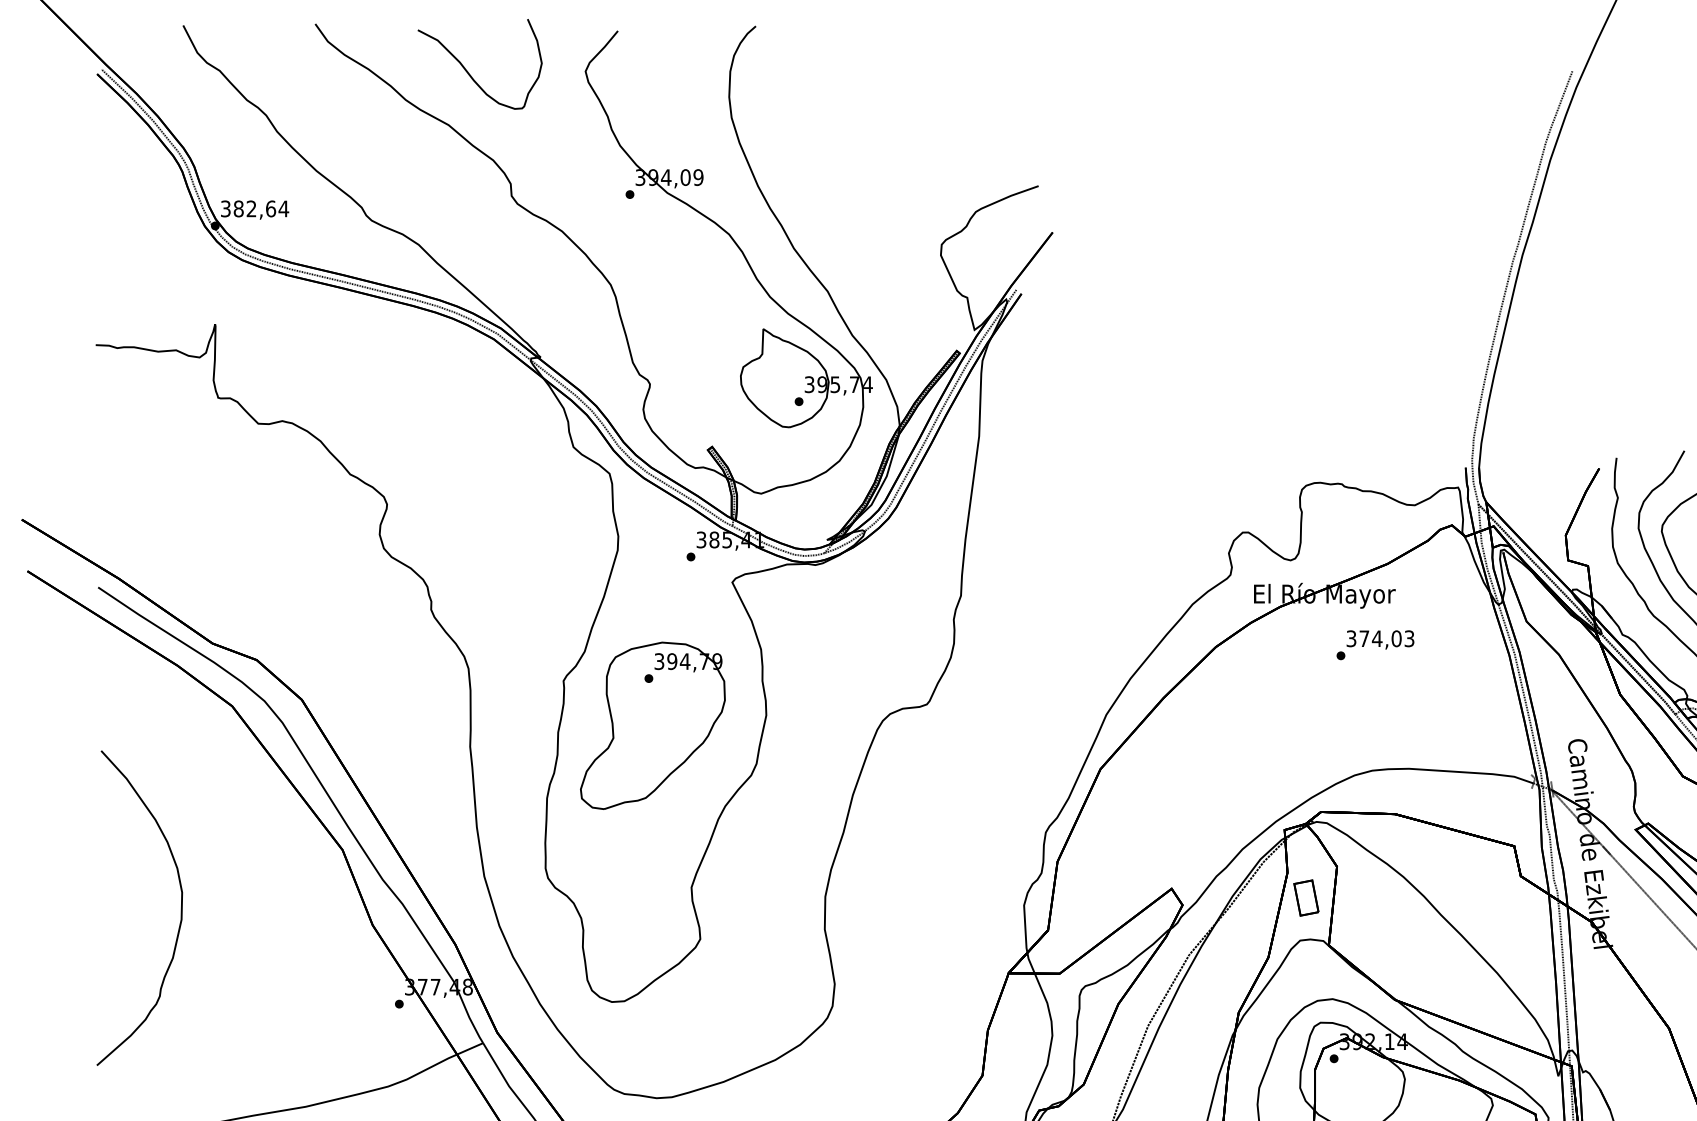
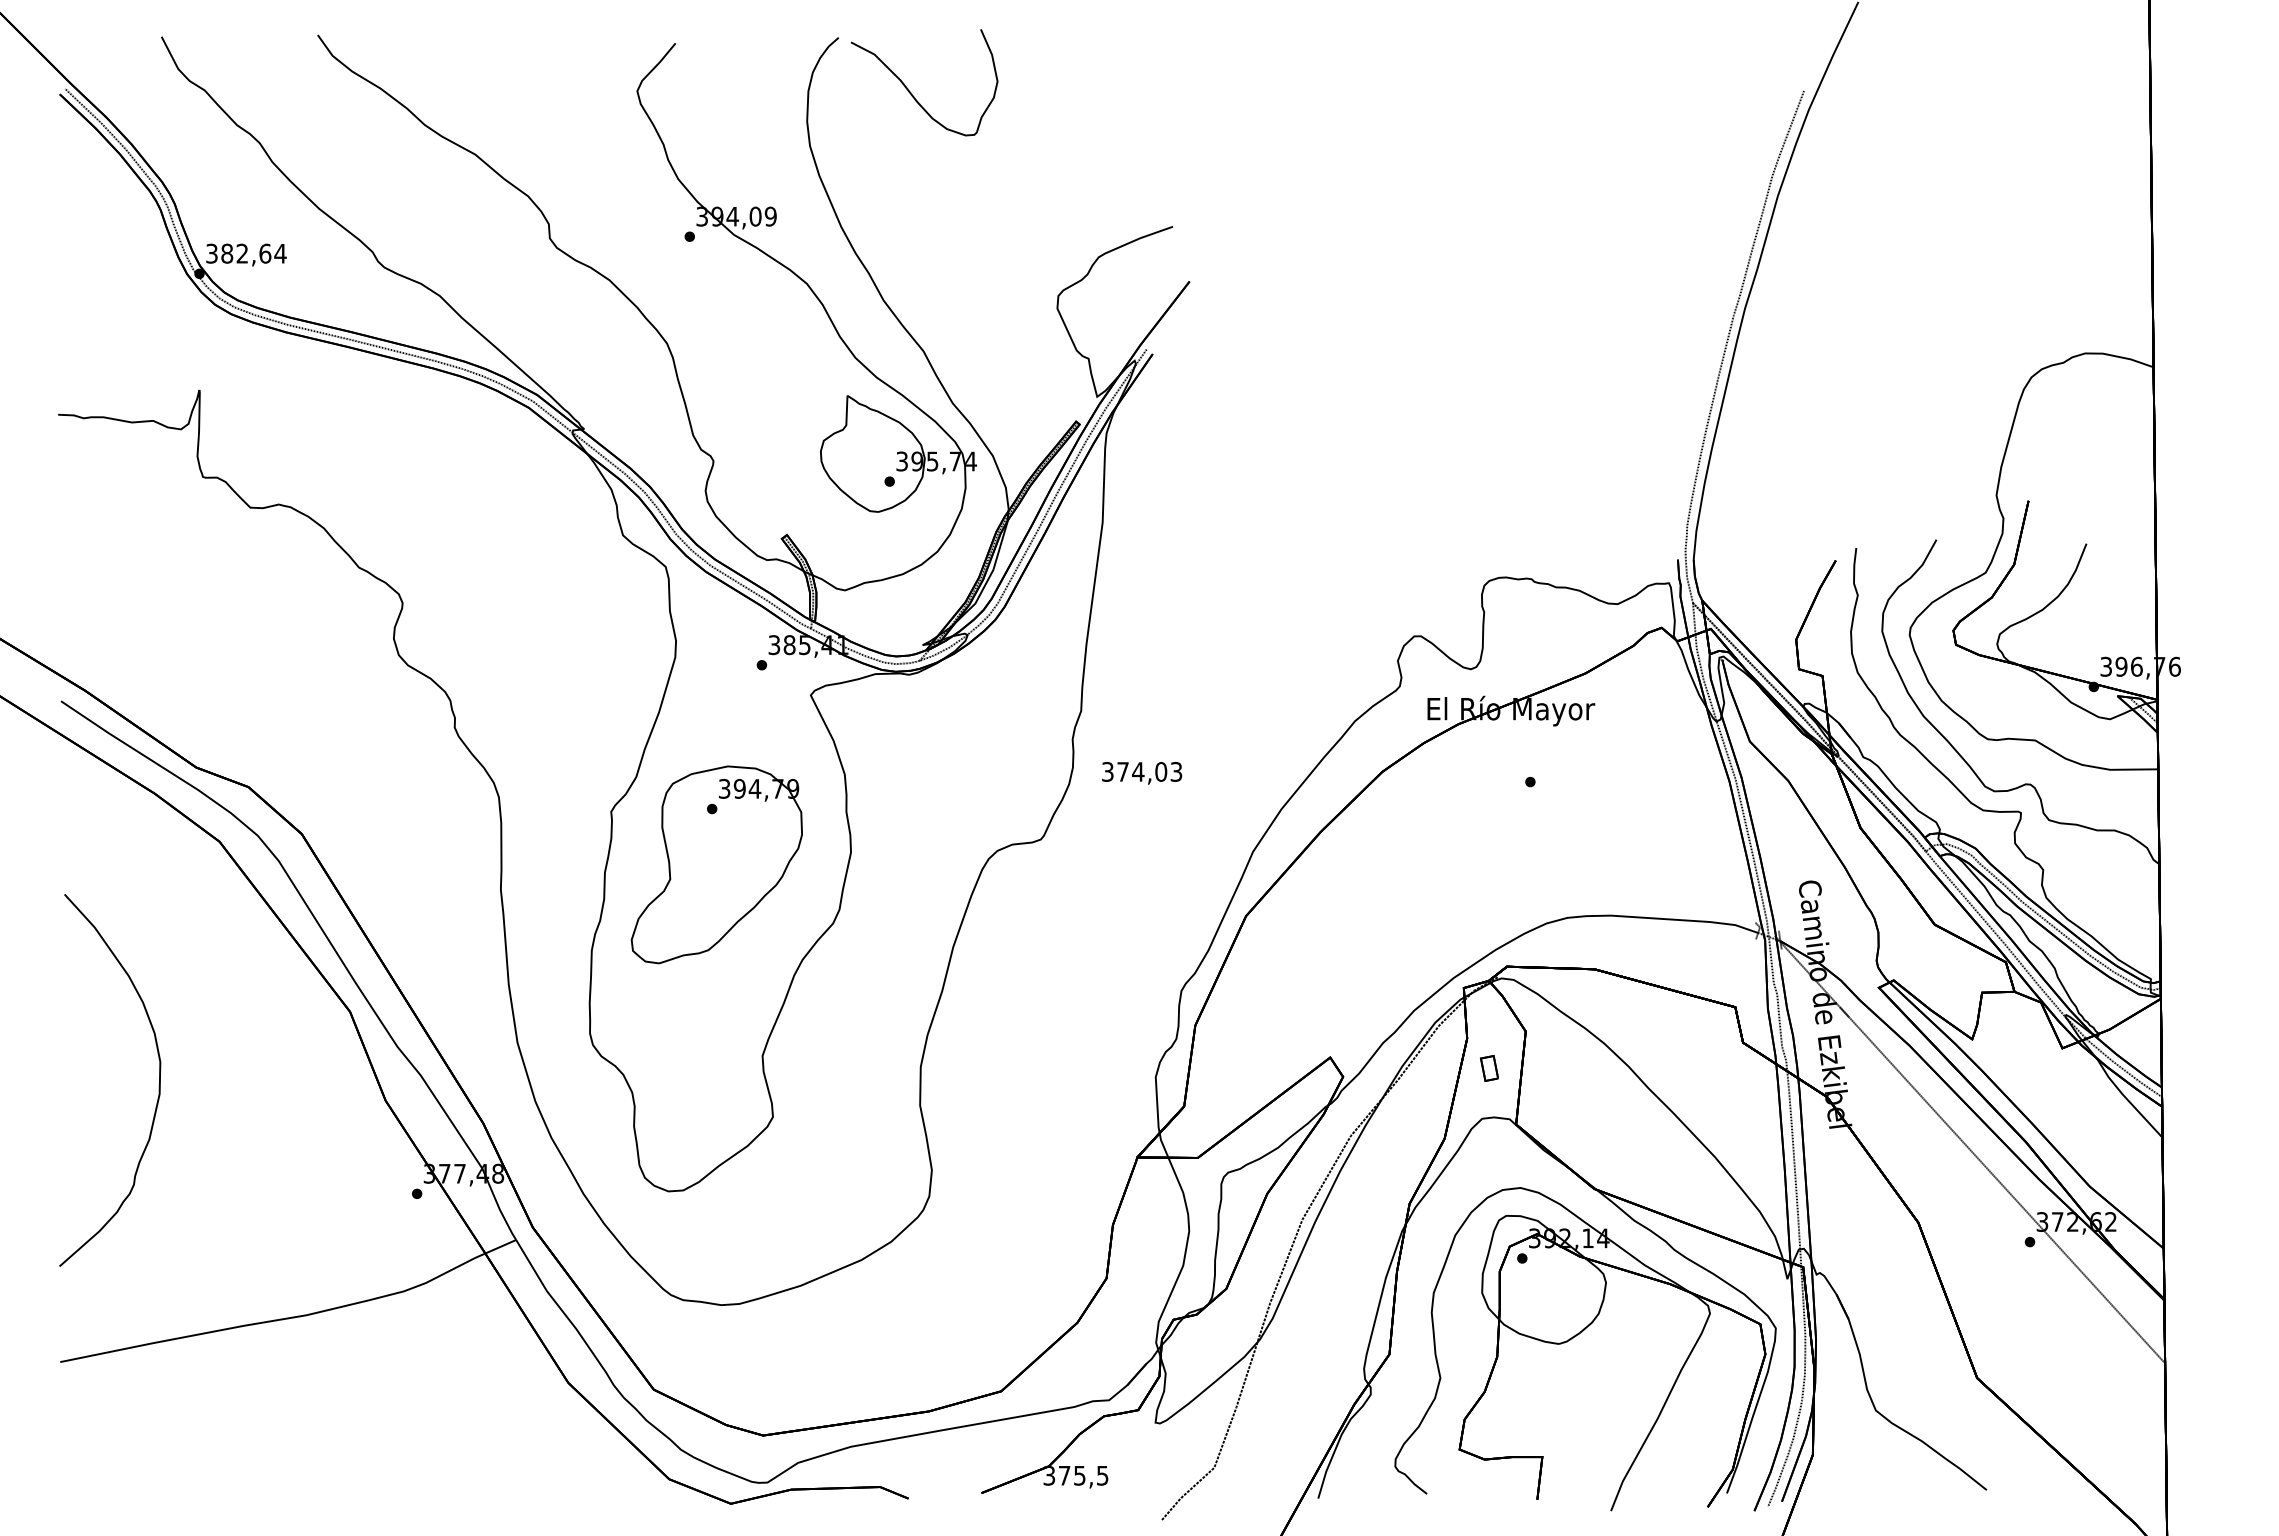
part: (469, 72) -> (911, 92), moved
text: (1380, 640) -> (1142, 773), moved
part: (1306, 898) -> (1489, 1068), size x0.6

